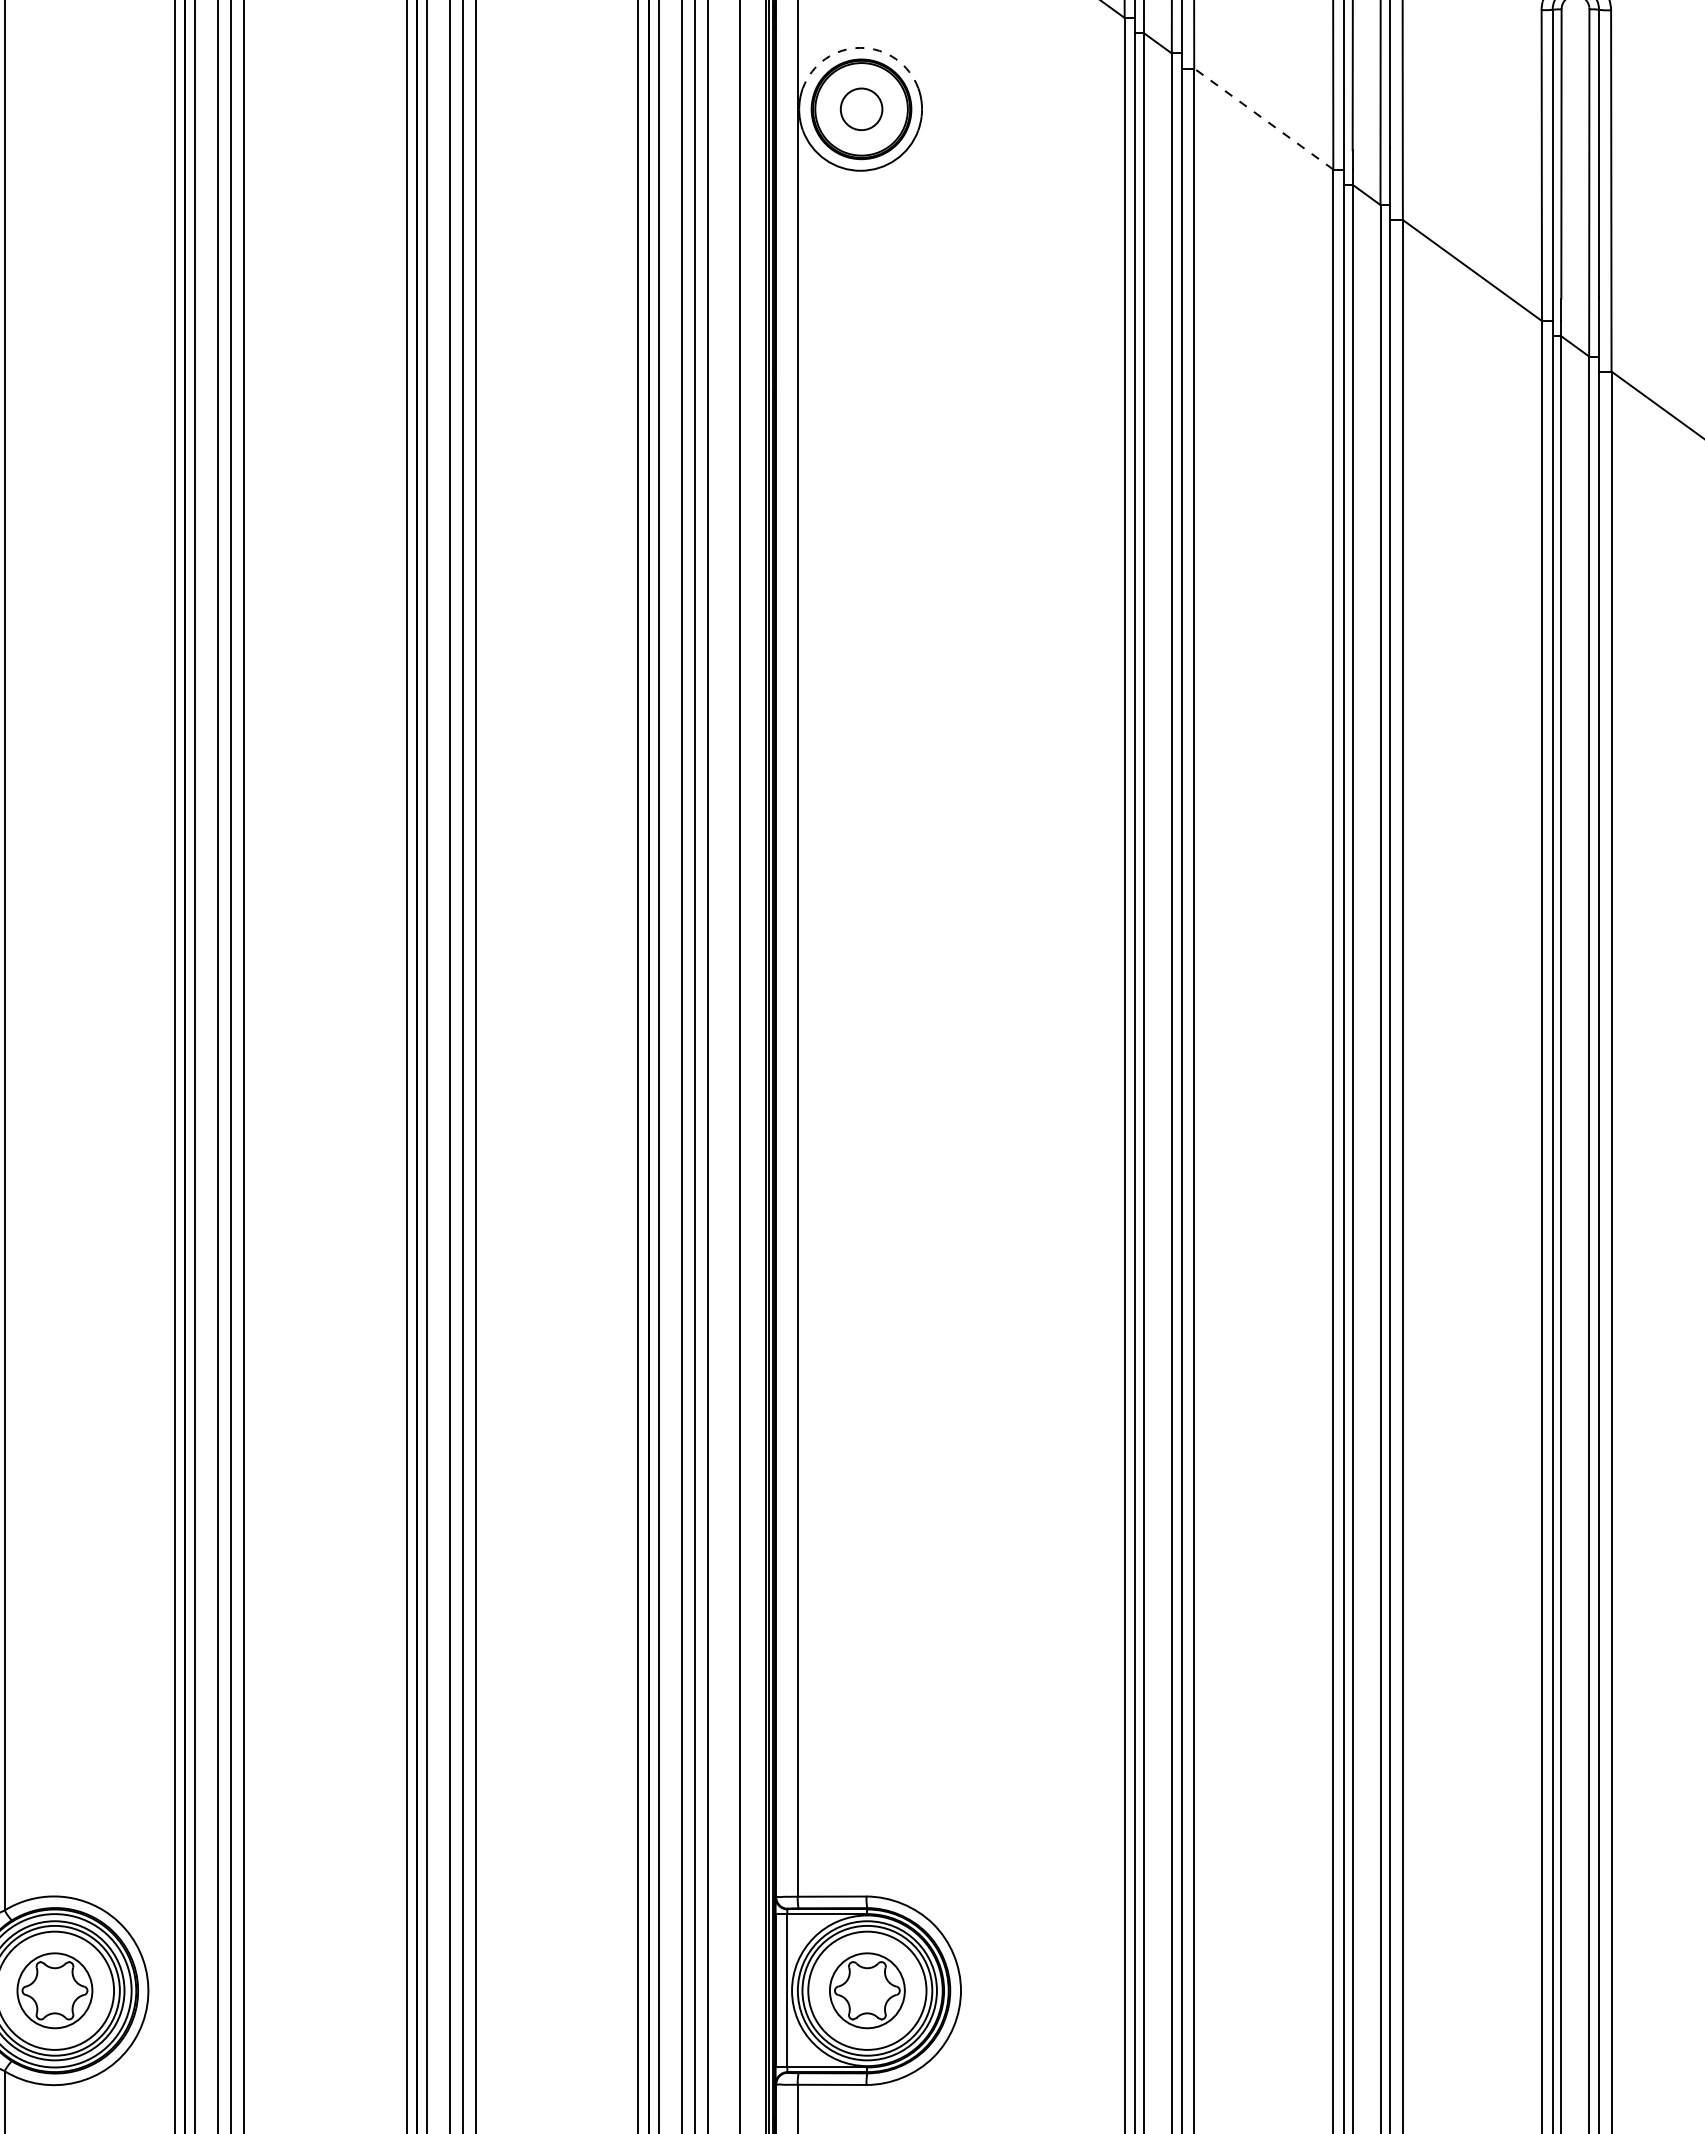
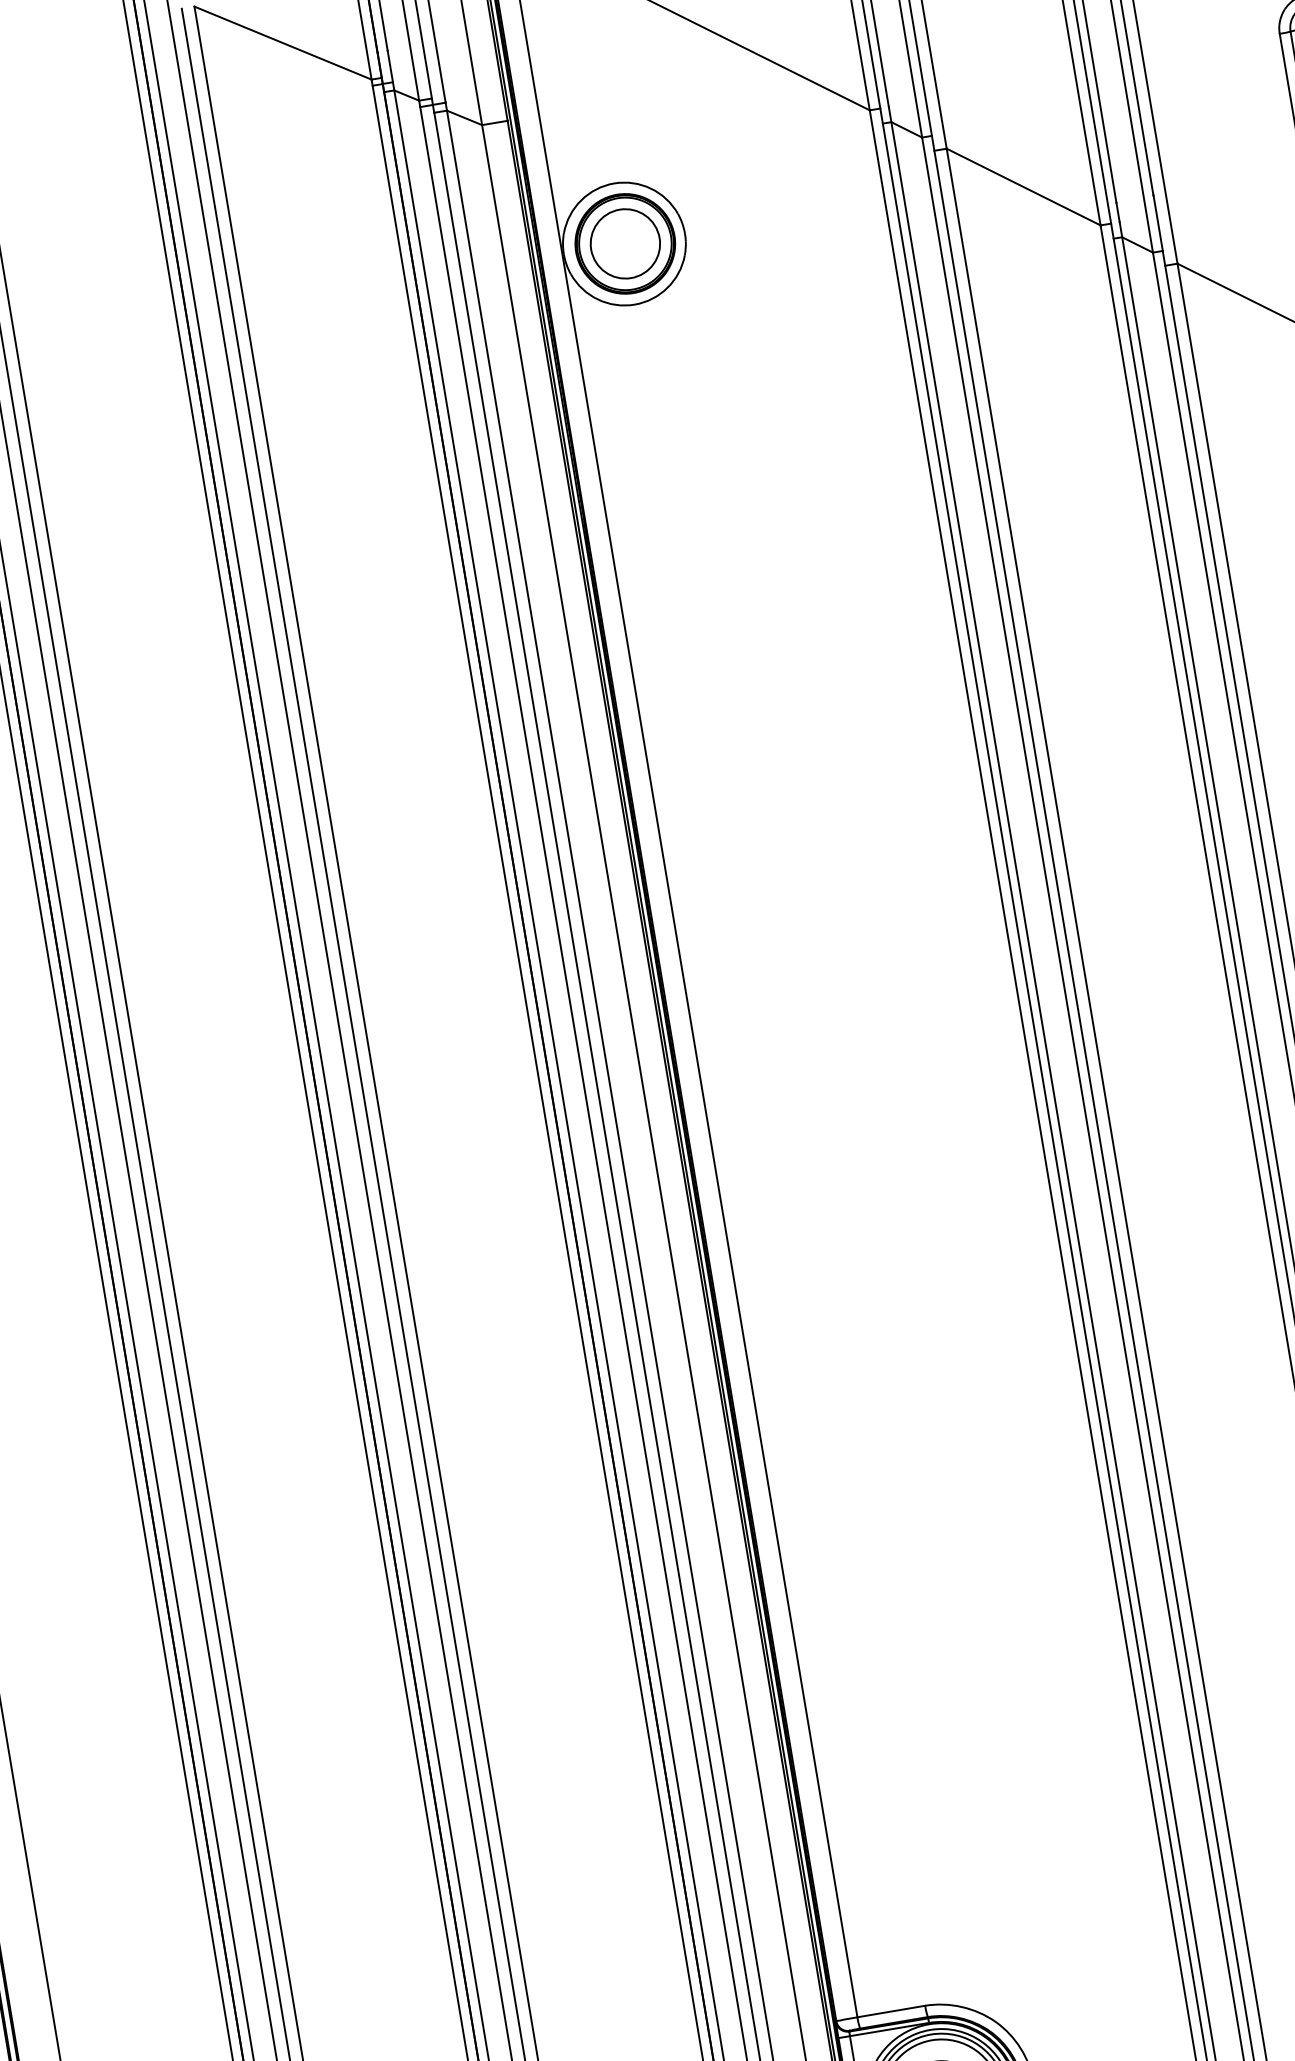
arc: (860, 47) -> (614, 183), dashed -> solid
circle: (861, 109) -> (625, 244), size x1.67
line: (1263, 119) -> (1023, 187), dashed -> solid

